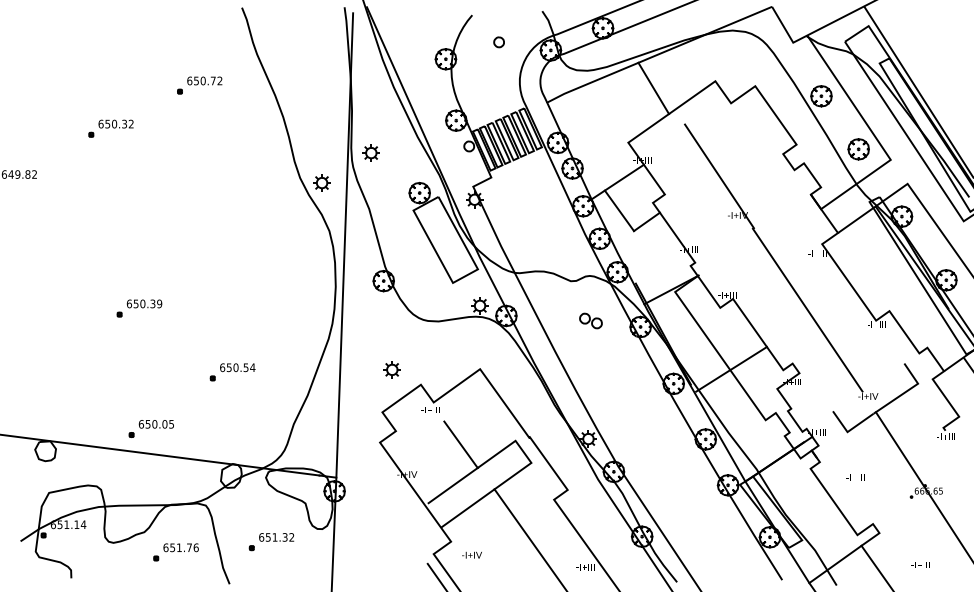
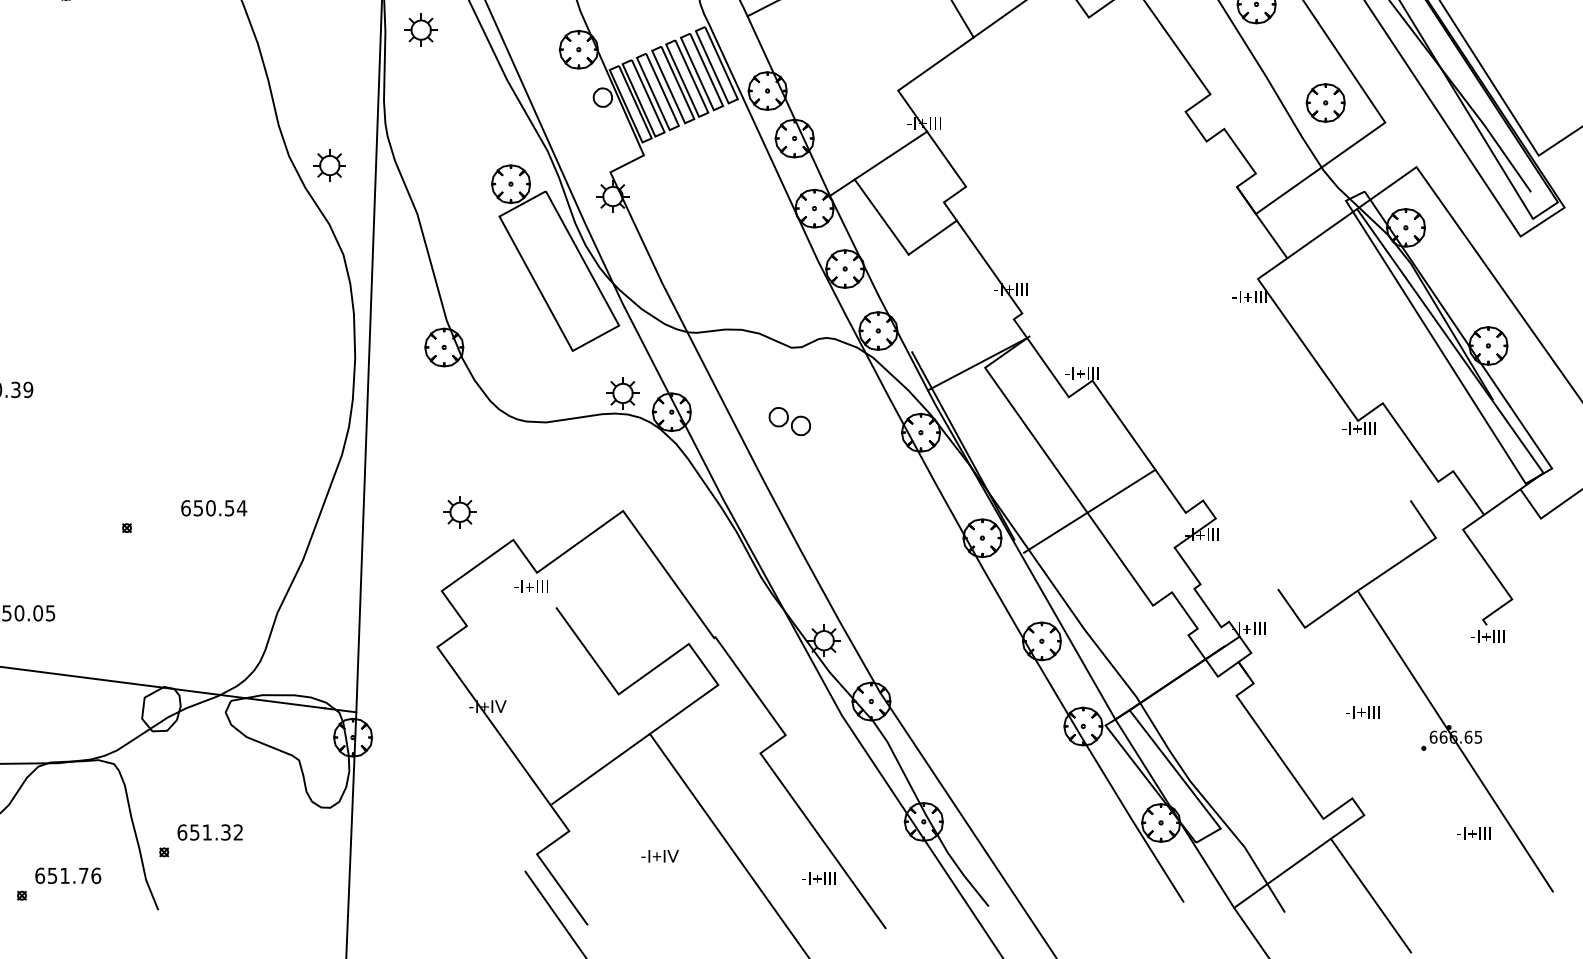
part: (370, 152) -> (419, 29), moved
part: (781, 261) -> (1182, 311), removed
part: (590, 320) -> (788, 420), moved
text: (237, 367) -> (213, 507), moved
text: (855, 477) -> (1362, 712), moved
line: (452, 485) -> (571, 726), removed
part: (271, 542) -> (200, 841), moved
part: (175, 552) -> (57, 884), moved
text: (471, 554) -> (659, 854), moved
text: (920, 564) -> (1473, 832), moved

